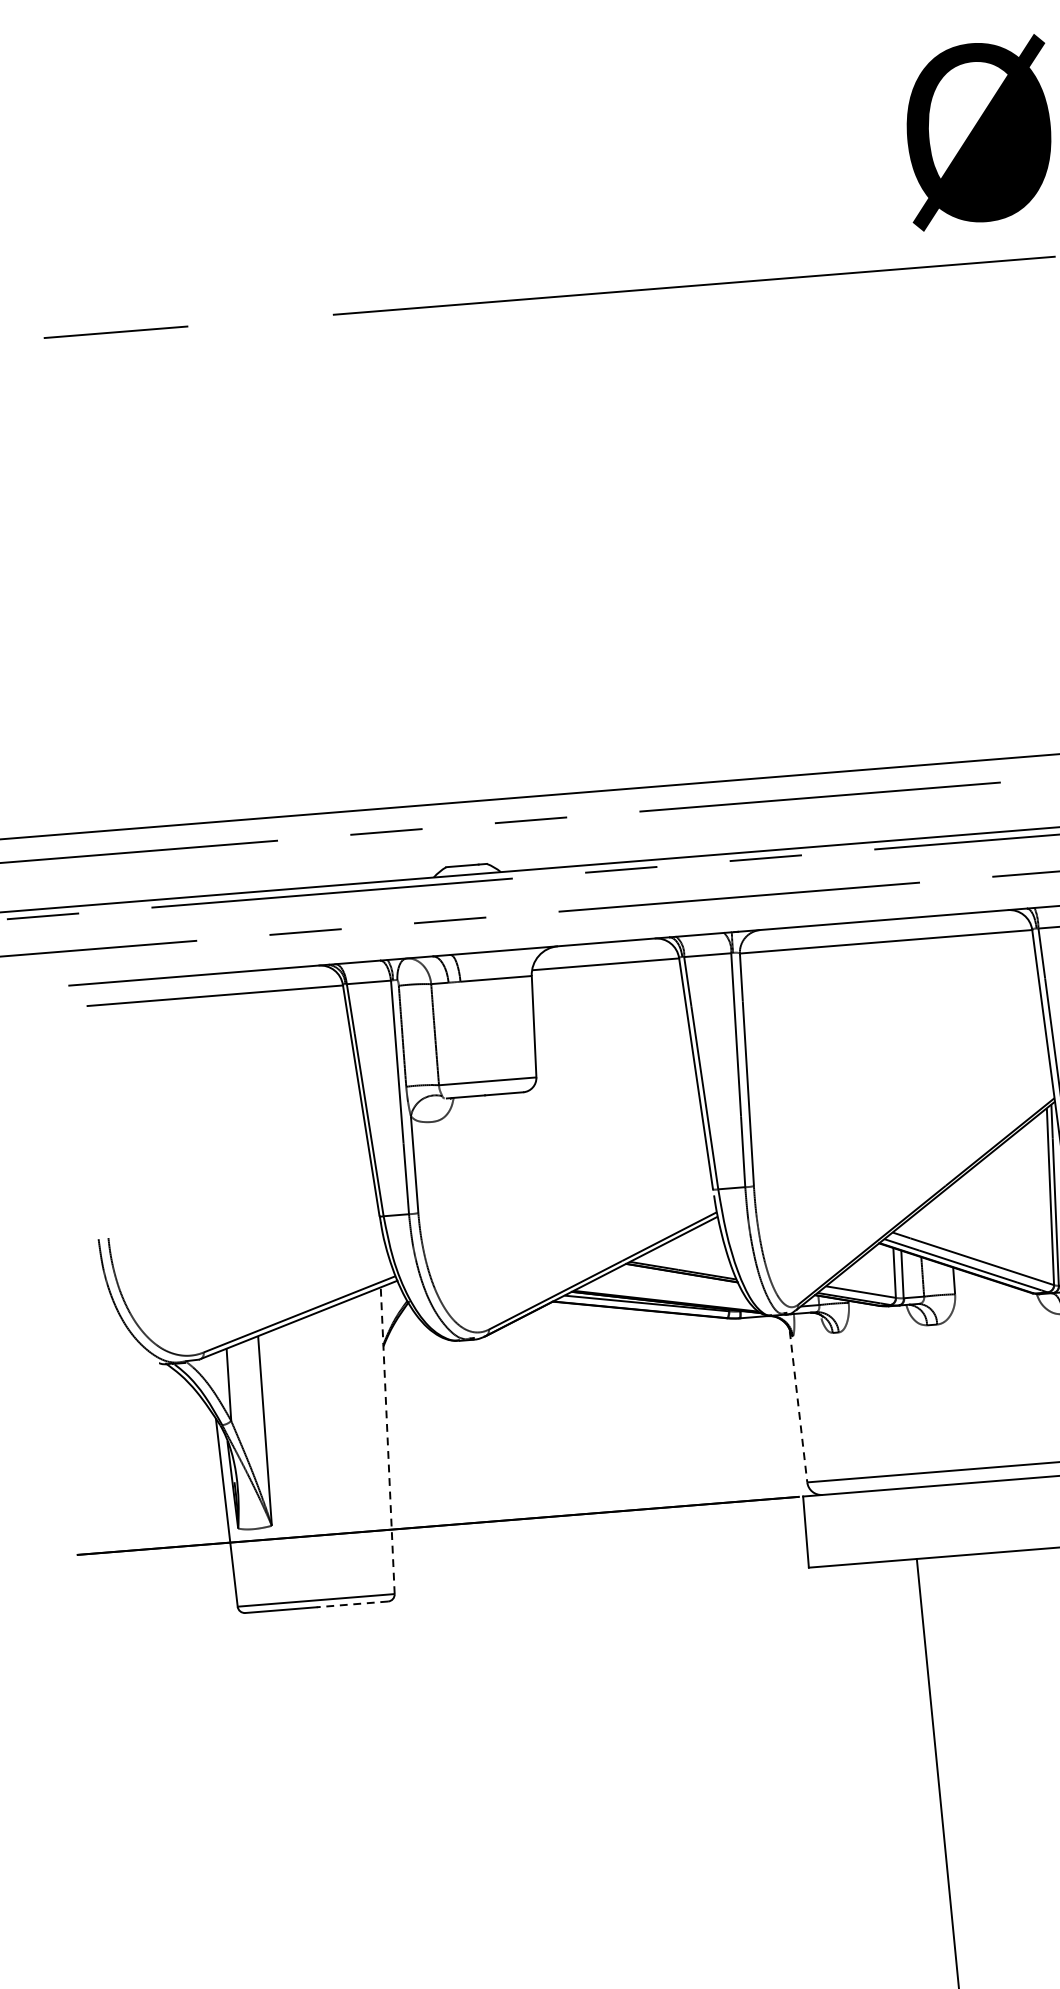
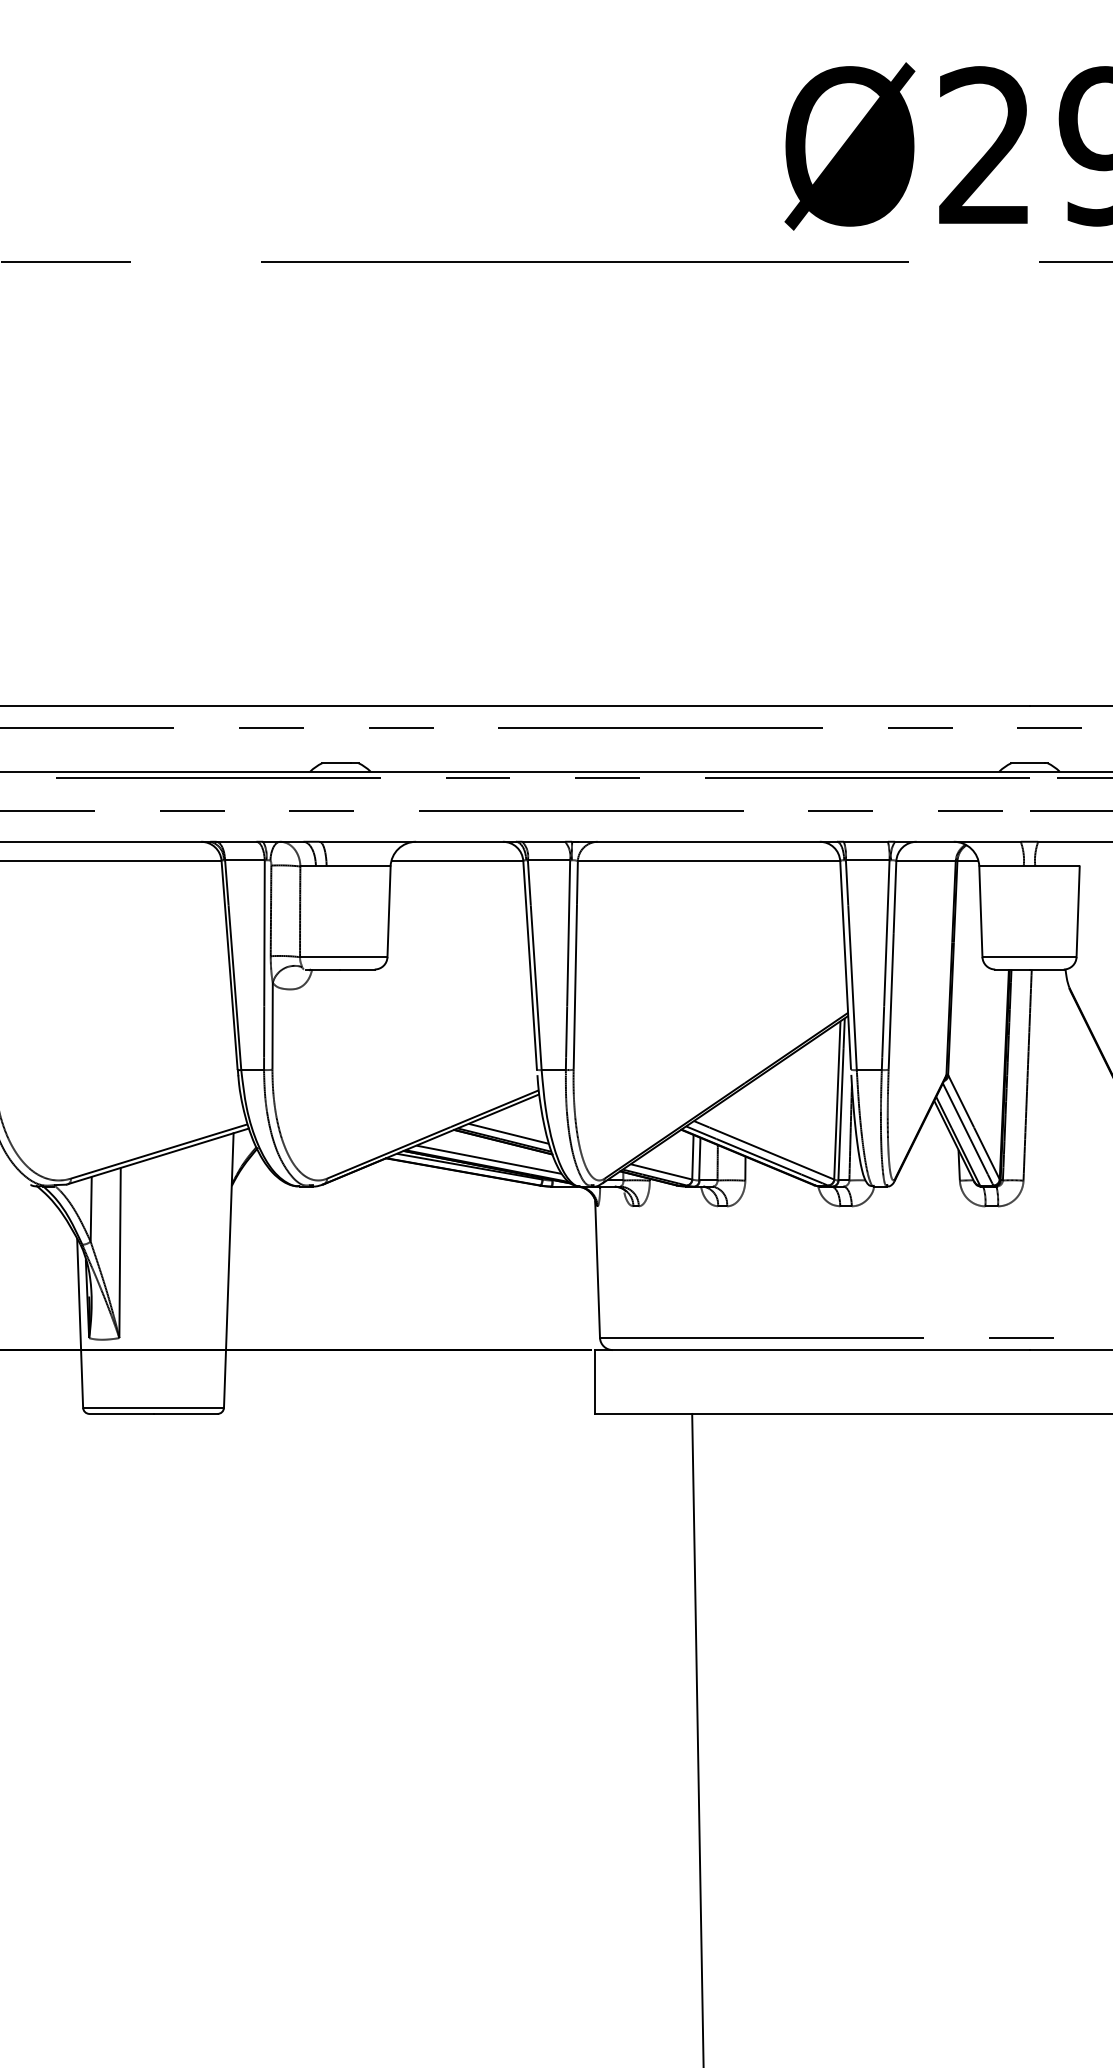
line: (687, 1263) -> (508, 1133), added
line: (668, 1293) -> (489, 1159), added
line: (798, 1407) -> (597, 1270), dashed -> solid
line: (387, 1440) -> (228, 1270), dashed -> solid
line: (352, 1603) -> (185, 1413), dashed -> solid

